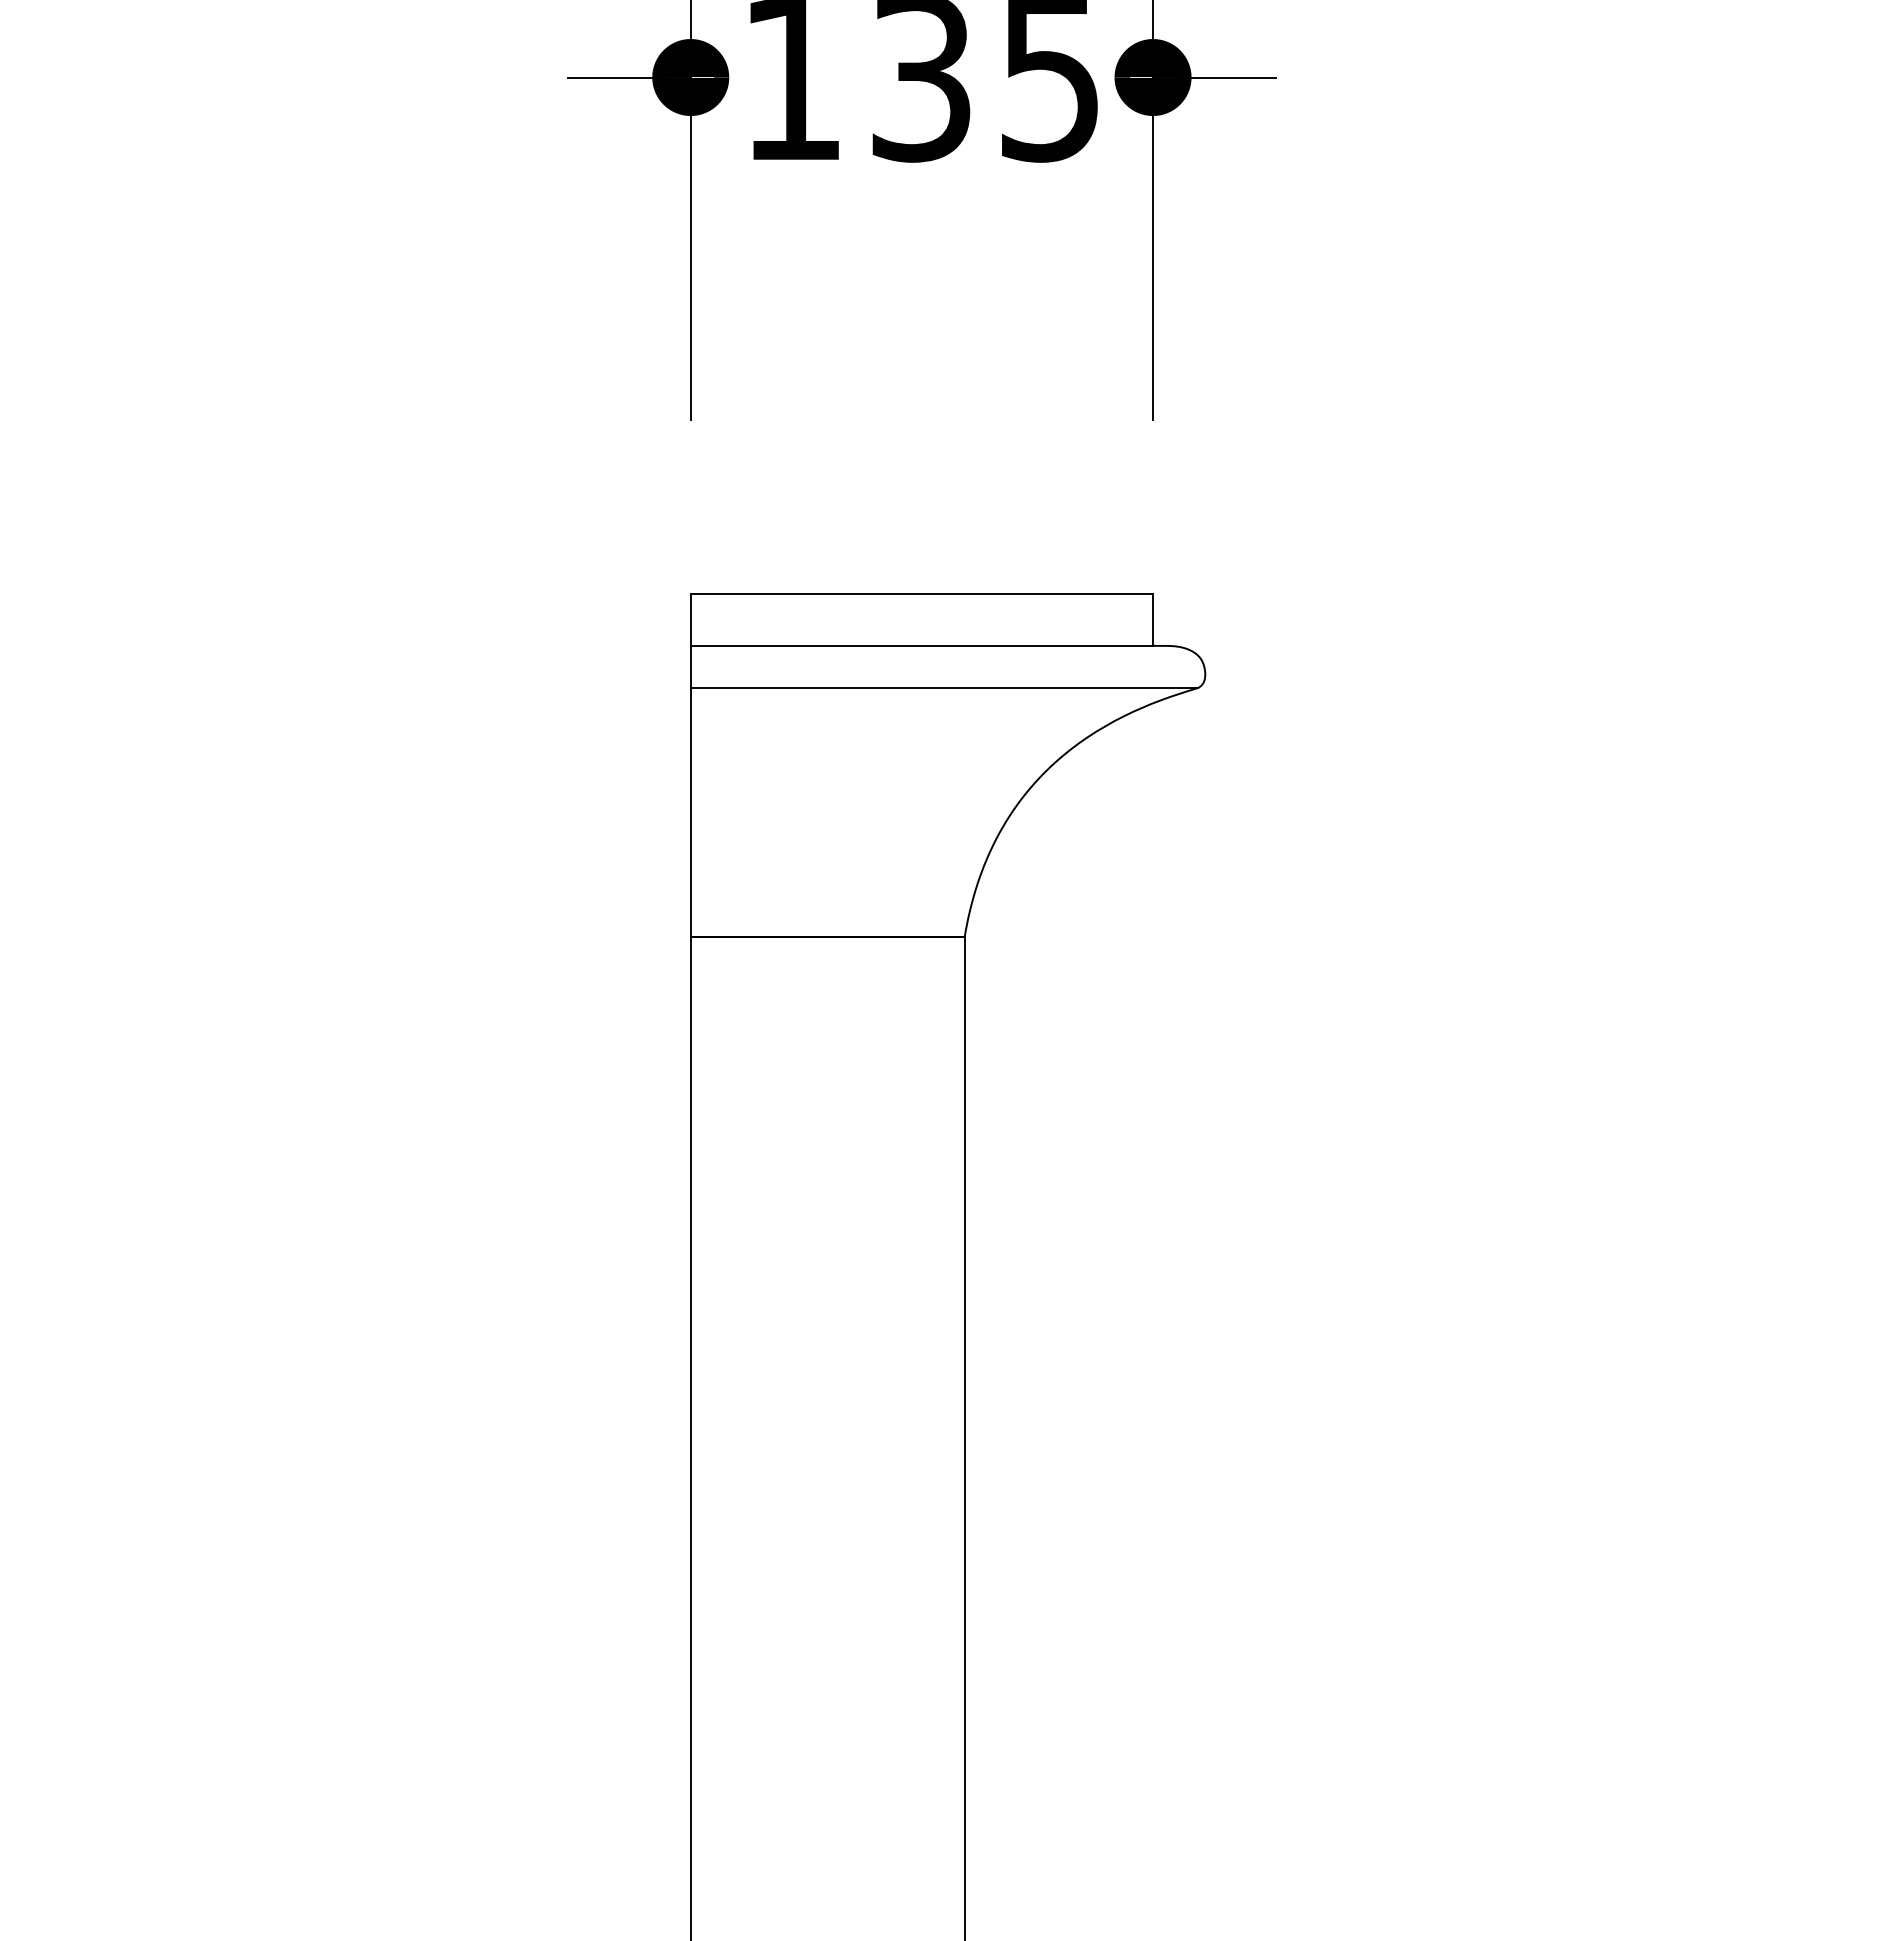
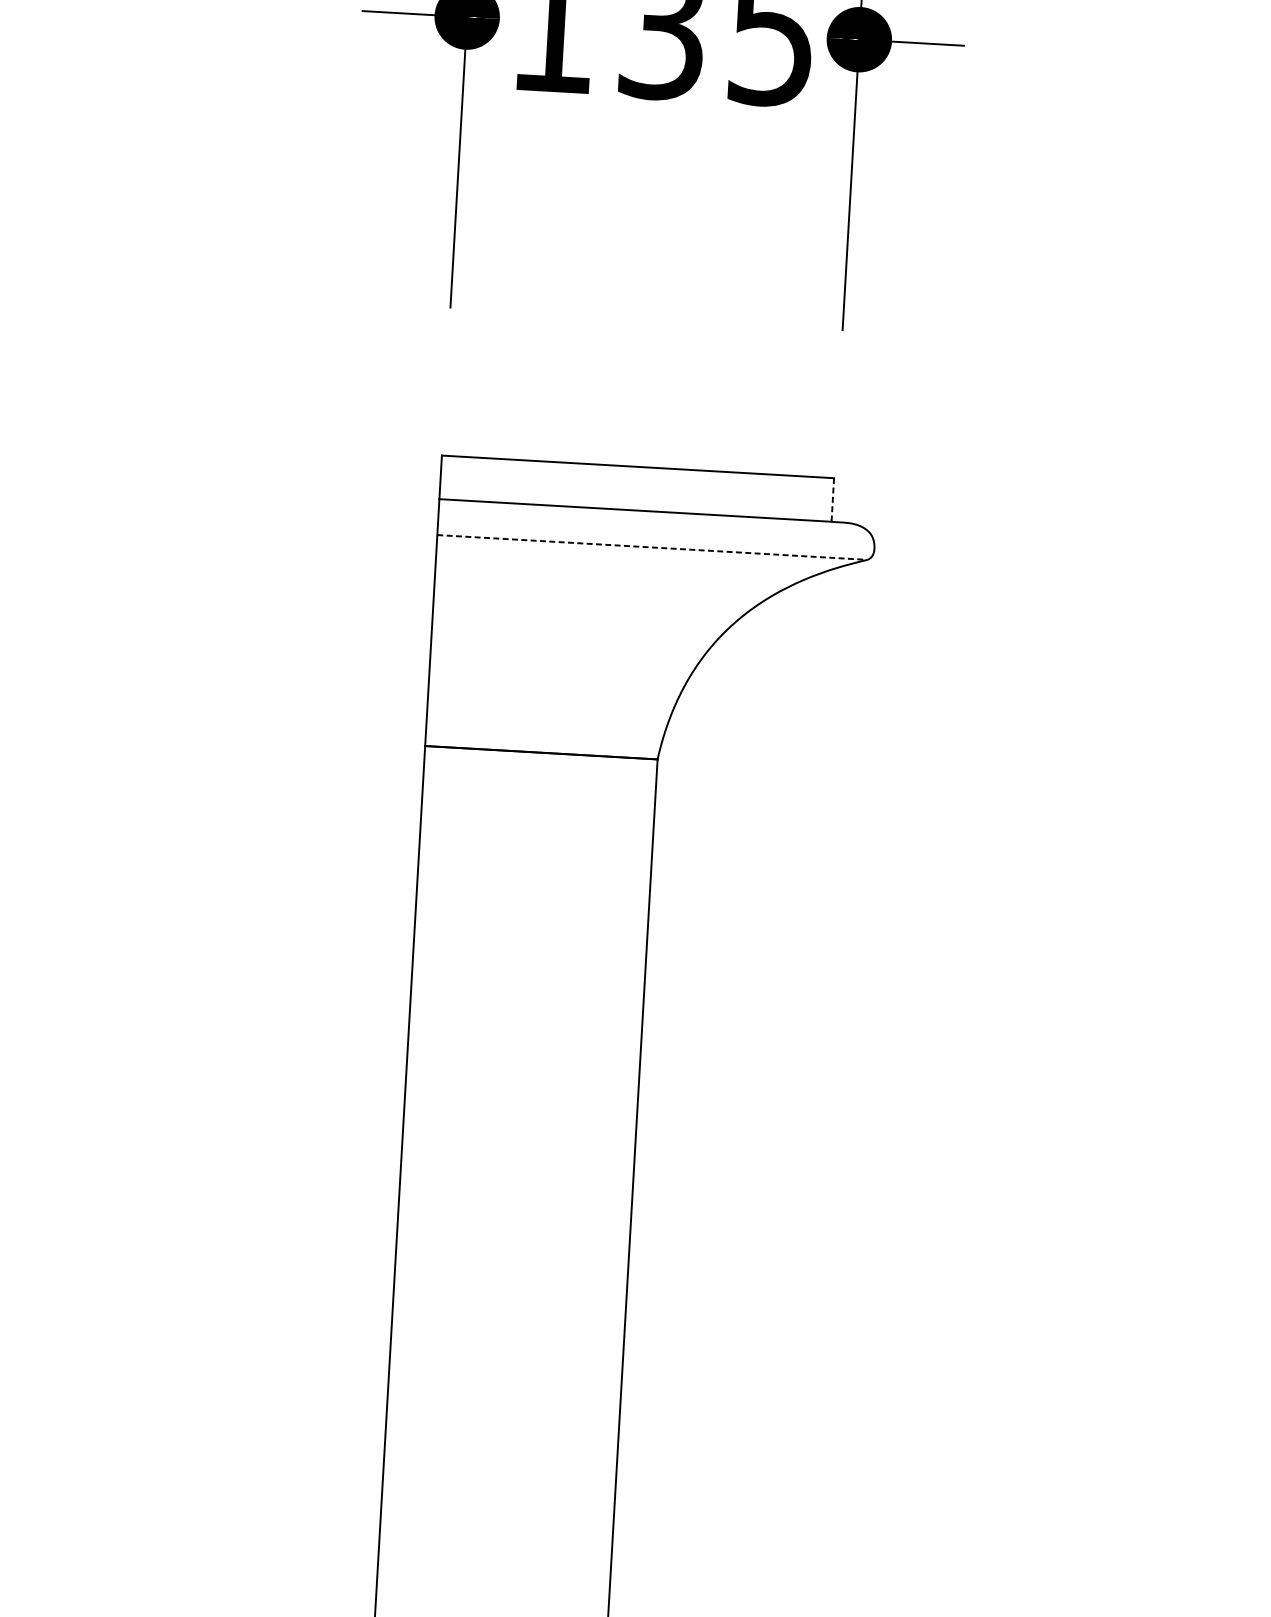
line: (1153, 620) -> (833, 500), solid -> dashed
line: (944, 688) -> (652, 547), solid -> dashed

